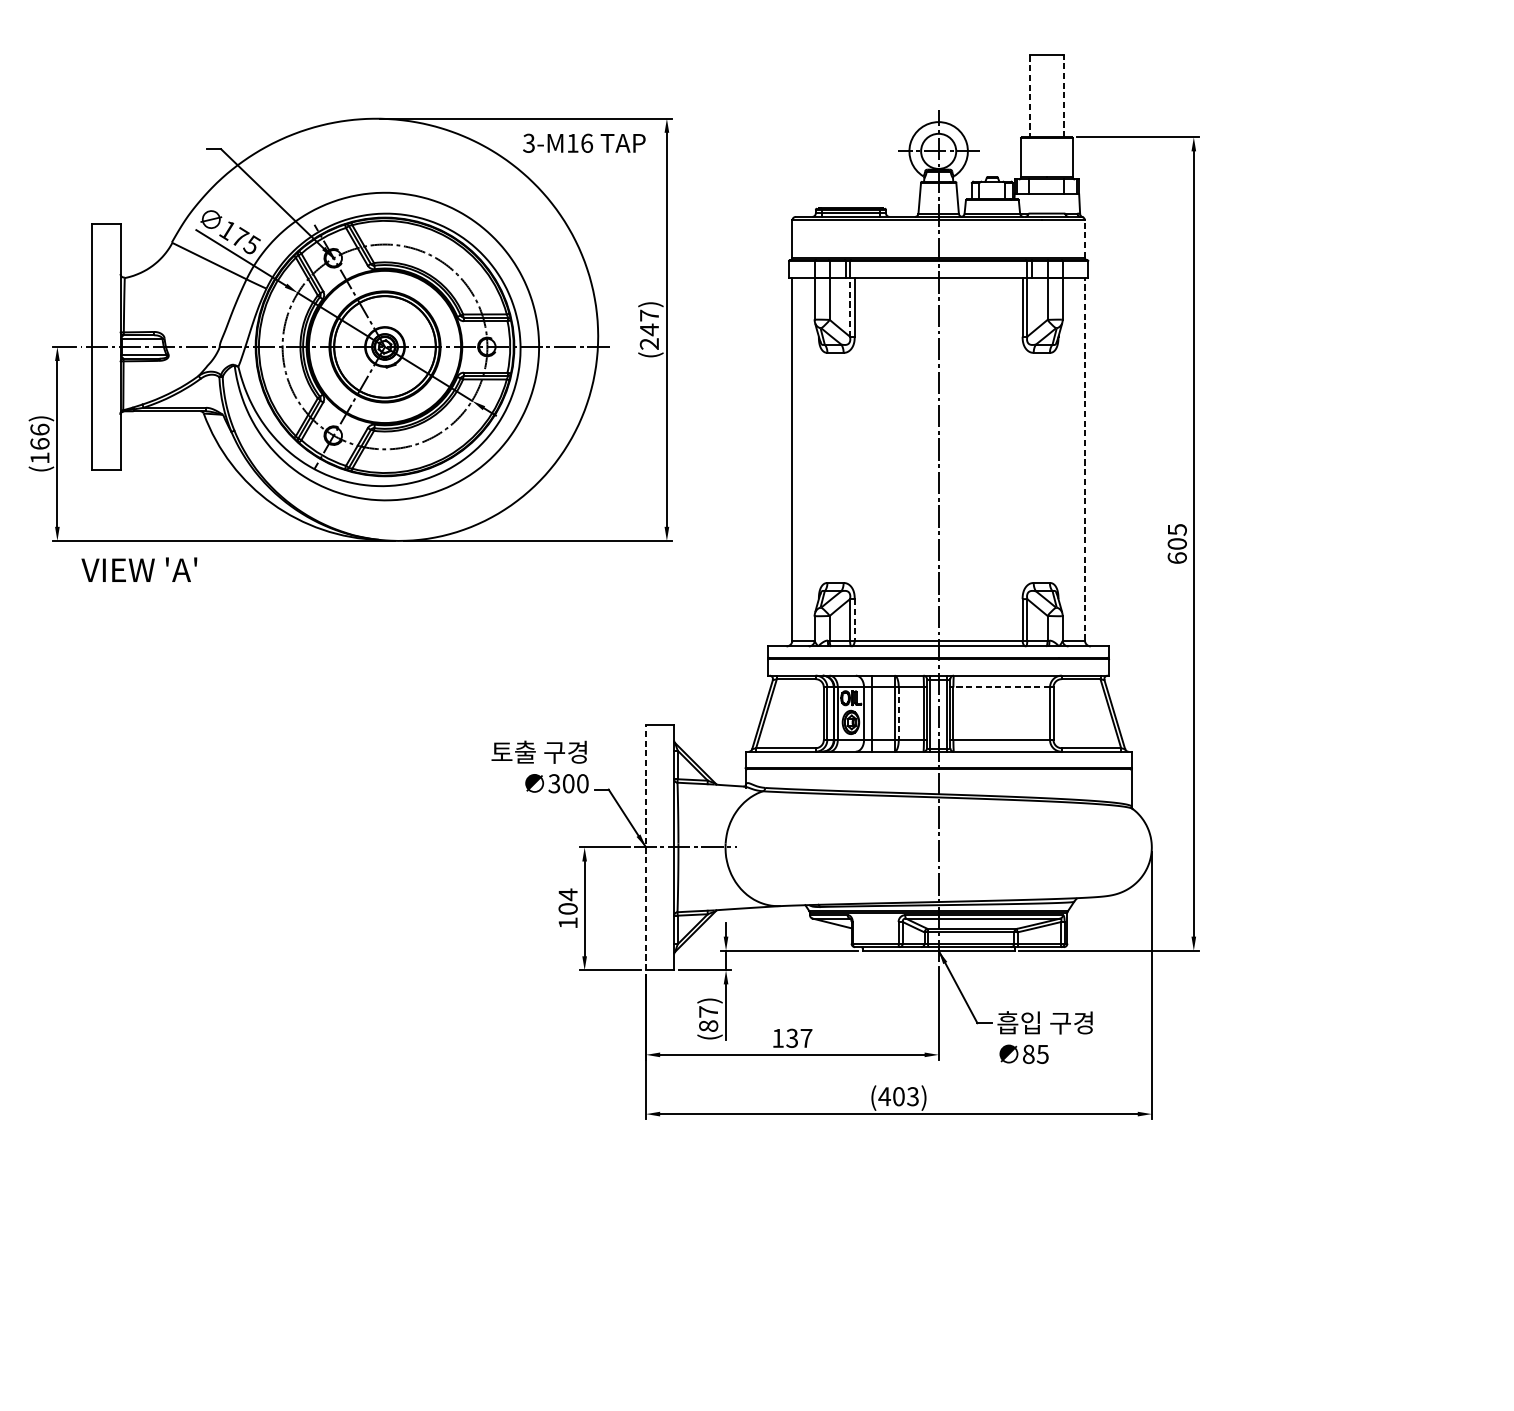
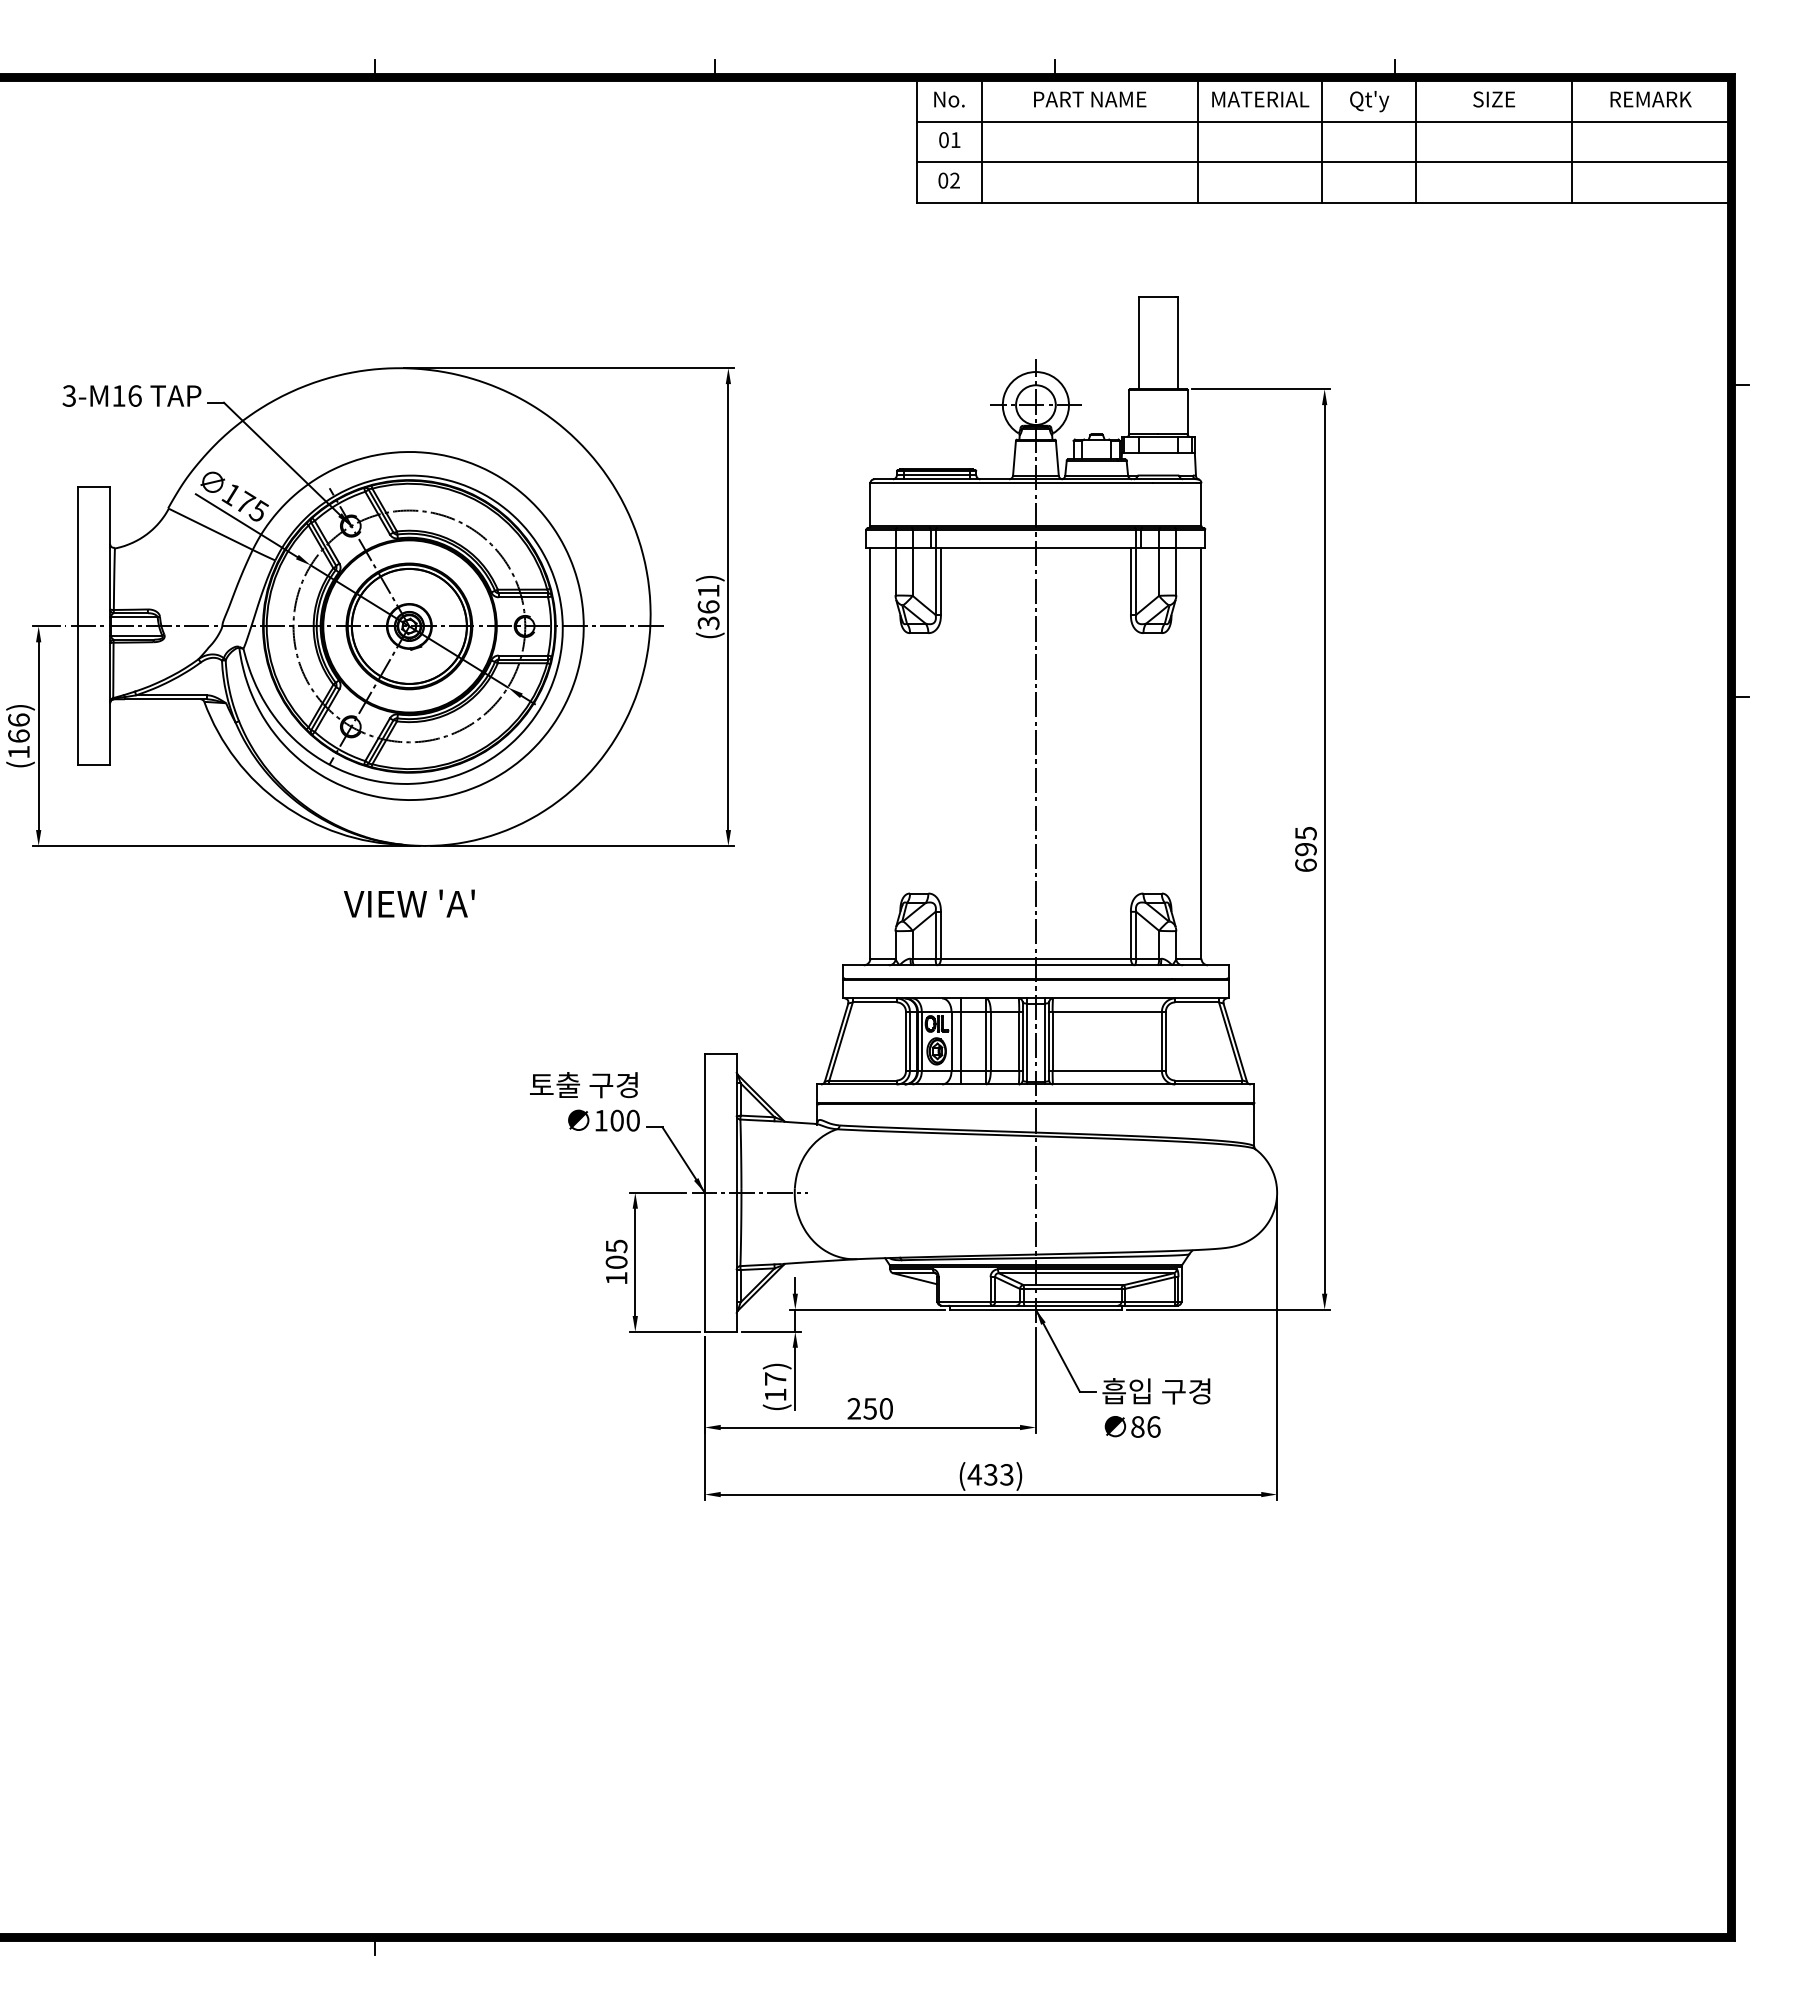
line: (1030, 96) -> (1139, 343), dashed -> solid
line: (1063, 96) -> (1177, 342), dashed -> solid
text: (583, 142) -> (131, 395), moved
line: (1084, 238) -> (1201, 503), dashed -> solid
line: (849, 307) -> (935, 581), dashed -> solid
text: (649, 330) -> (708, 607), (247) -> (361)
line: (1084, 458) -> (1201, 752), dashed -> solid
text: (1176, 544) -> (1305, 849), 605 -> 695
text: (139, 569) -> (409, 903), moved
line: (854, 620) -> (940, 935), dashed -> solid
line: (1001, 687) -> (1107, 1011), dashed -> solid
line: (898, 713) -> (990, 1041), dashed -> solid
text: (553, 783) -> (600, 1120), 300 -> 100
line: (645, 847) -> (704, 1192), dashed -> solid
text: (568, 894) -> (616, 1246), 104 -> 105
text: (708, 1025) -> (775, 1394), (87) -> (17)
text: (791, 1038) -> (869, 1408), 137 -> 250
text: (1042, 1053) -> (1153, 1426), 85 -> 86
text: (898, 1096) -> (990, 1474), (403) -> (433)

